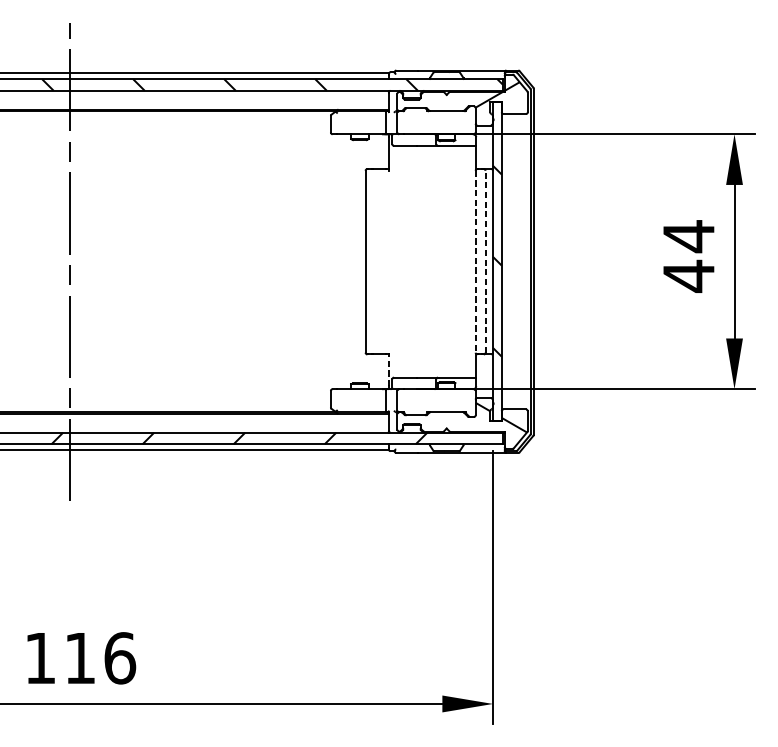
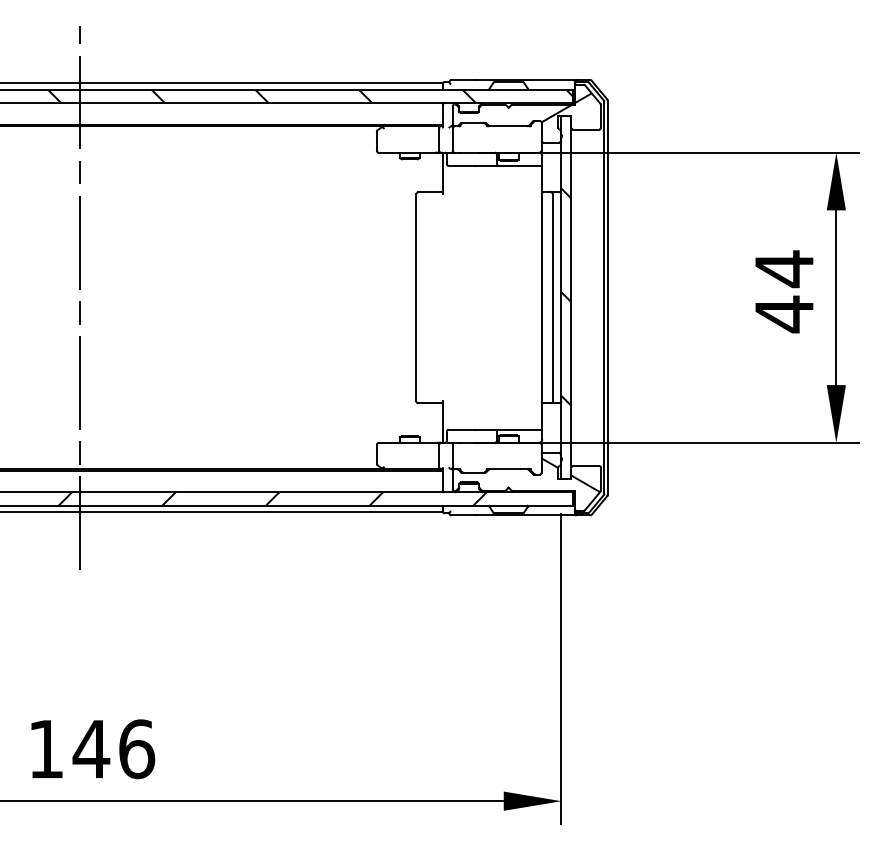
line: (475, 261) -> (541, 297), dashed -> solid
line: (485, 261) -> (552, 297), dashed -> solid
line: (388, 368) -> (442, 419), dashed -> solid
text: (80, 658) -> (91, 749), 116 -> 146

